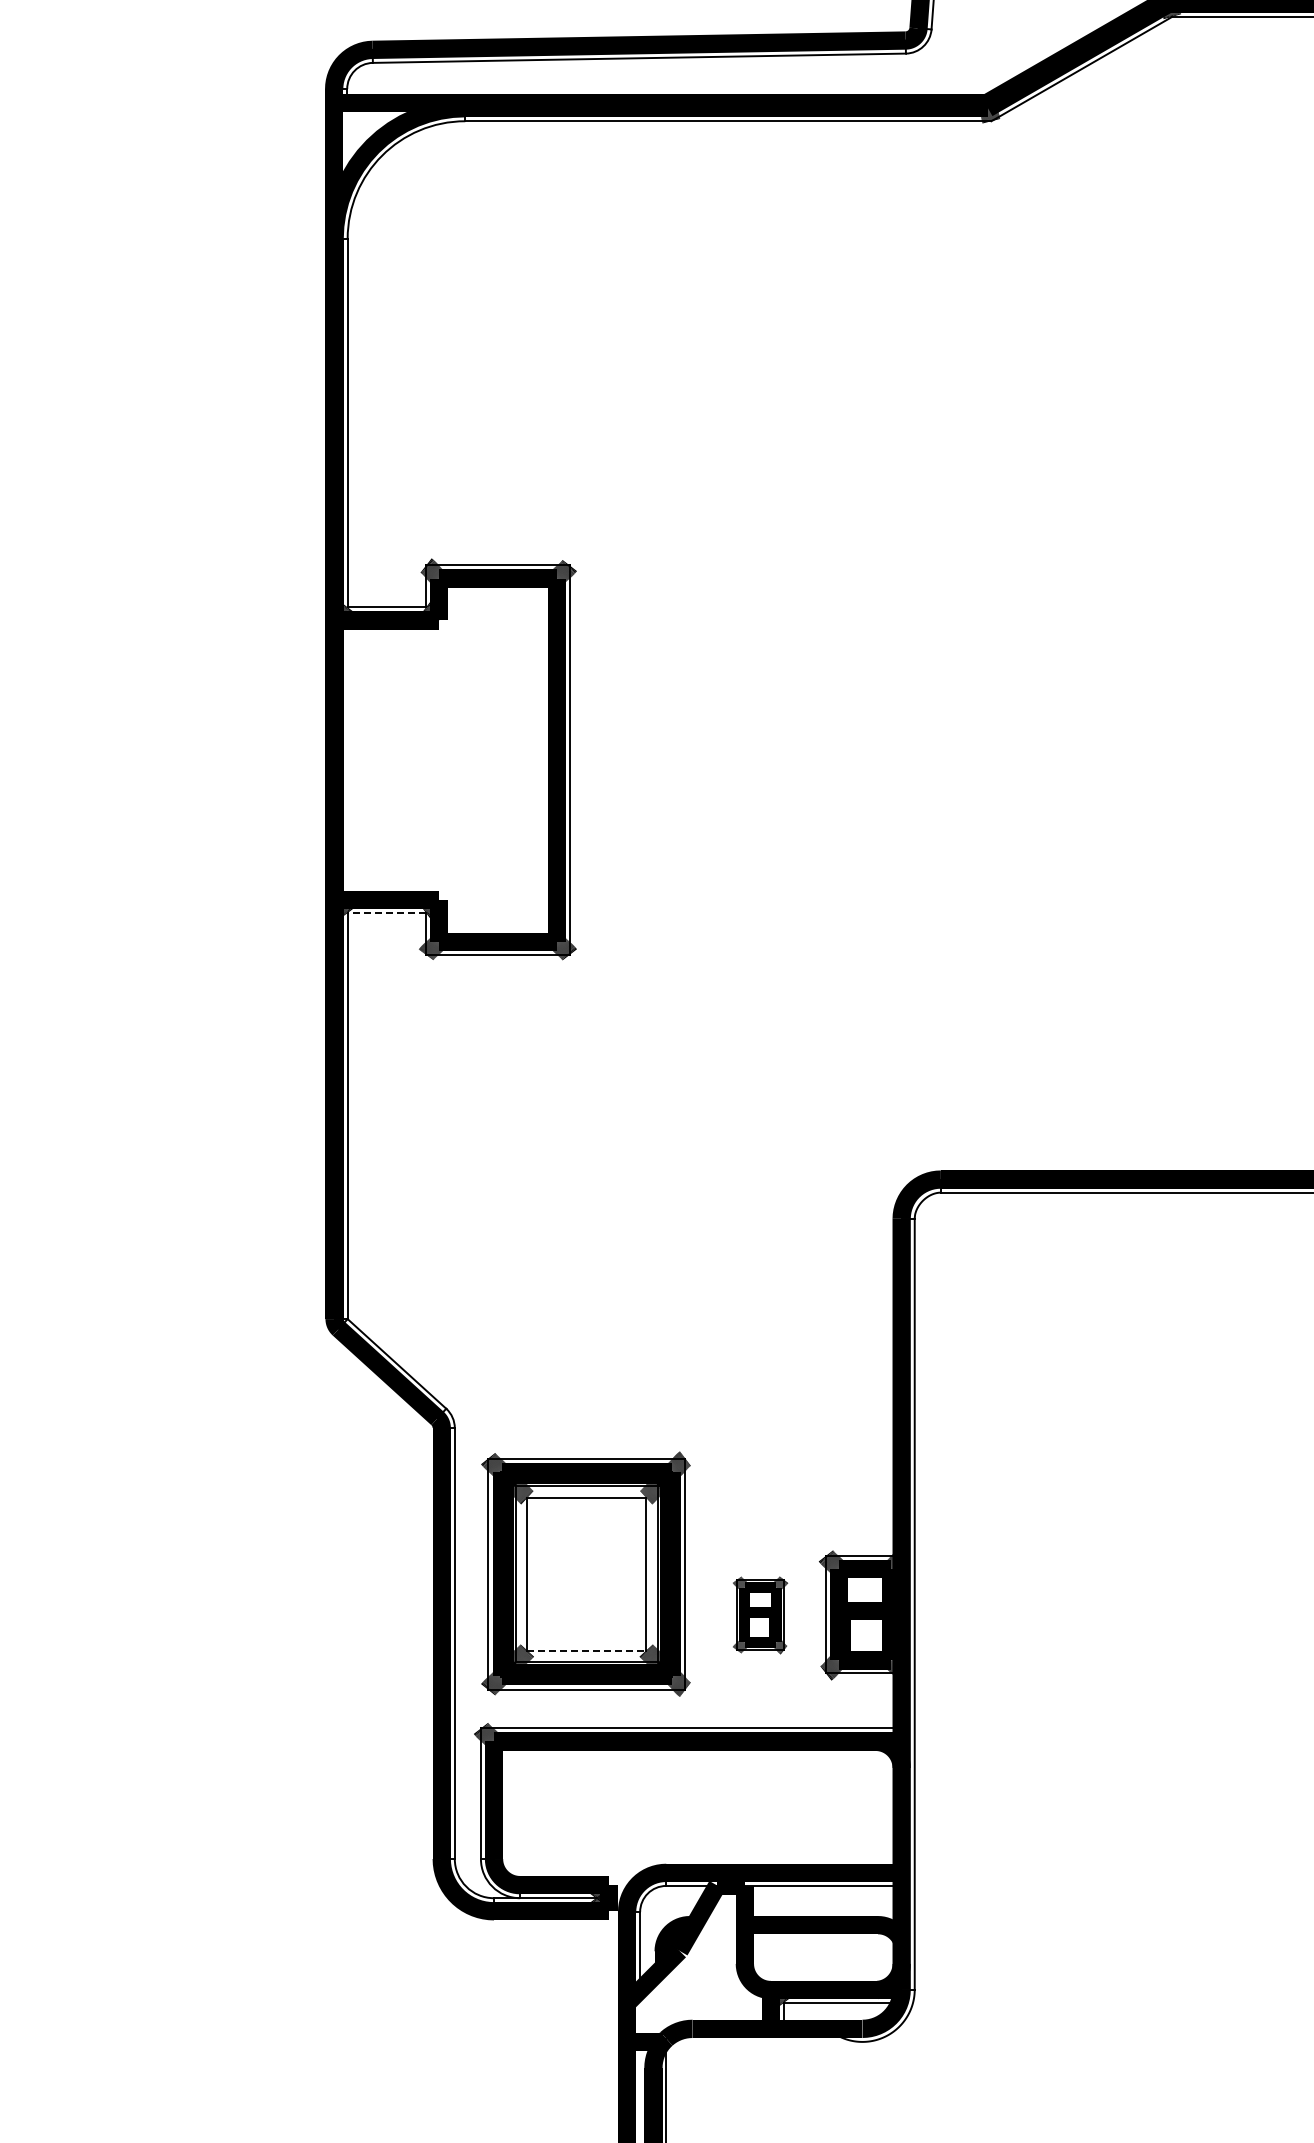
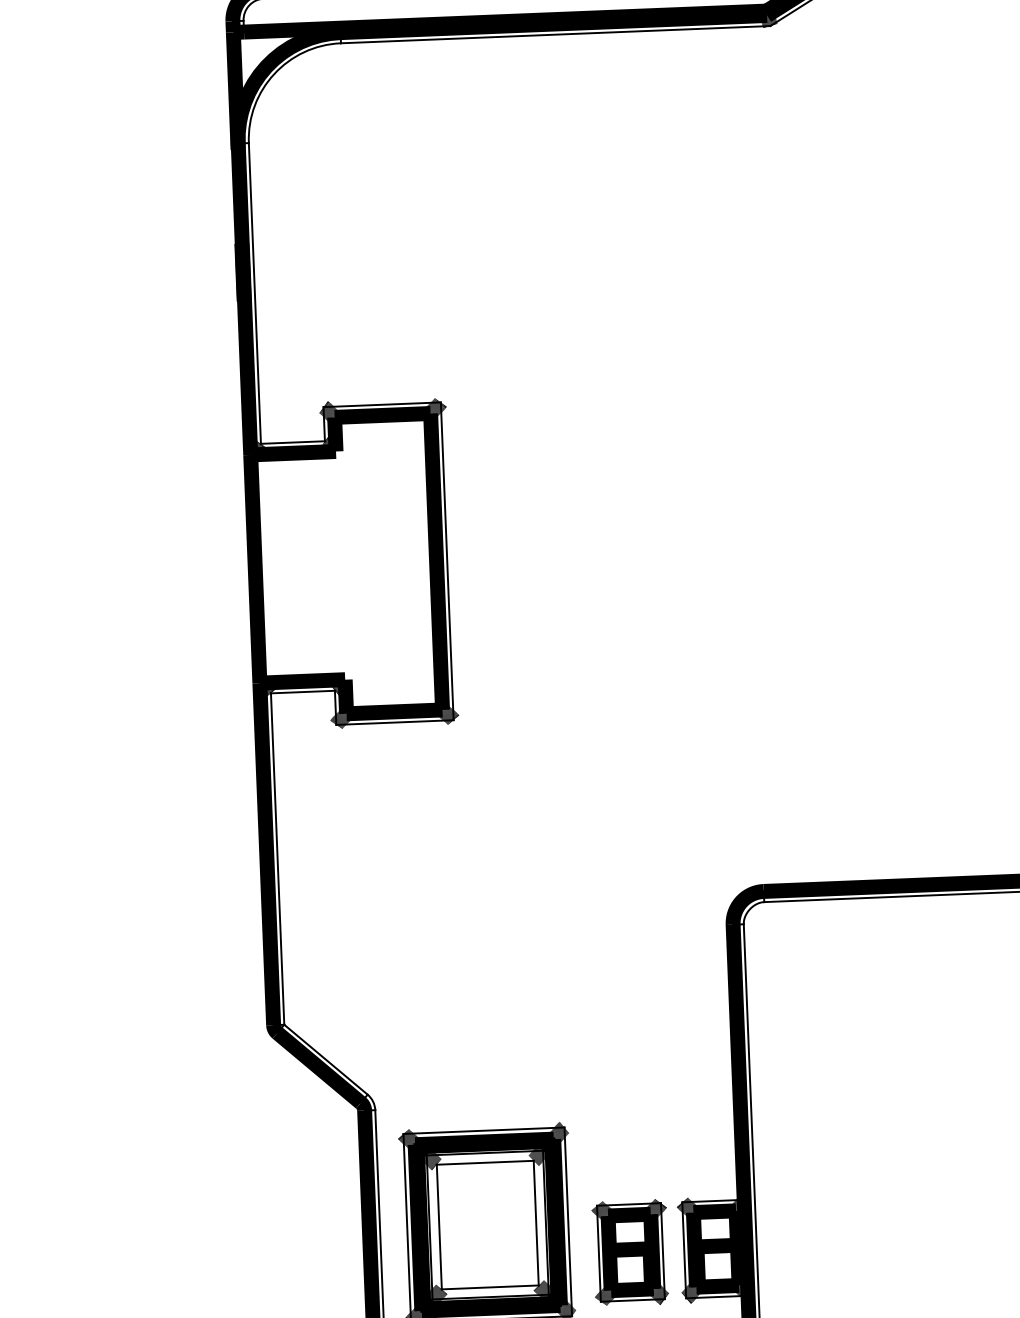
line: (386, 913) -> (302, 692), dashed -> solid
part: (760, 1615) -> (630, 1253), size x1.67
line: (587, 1650) -> (490, 1287), dashed -> solid

